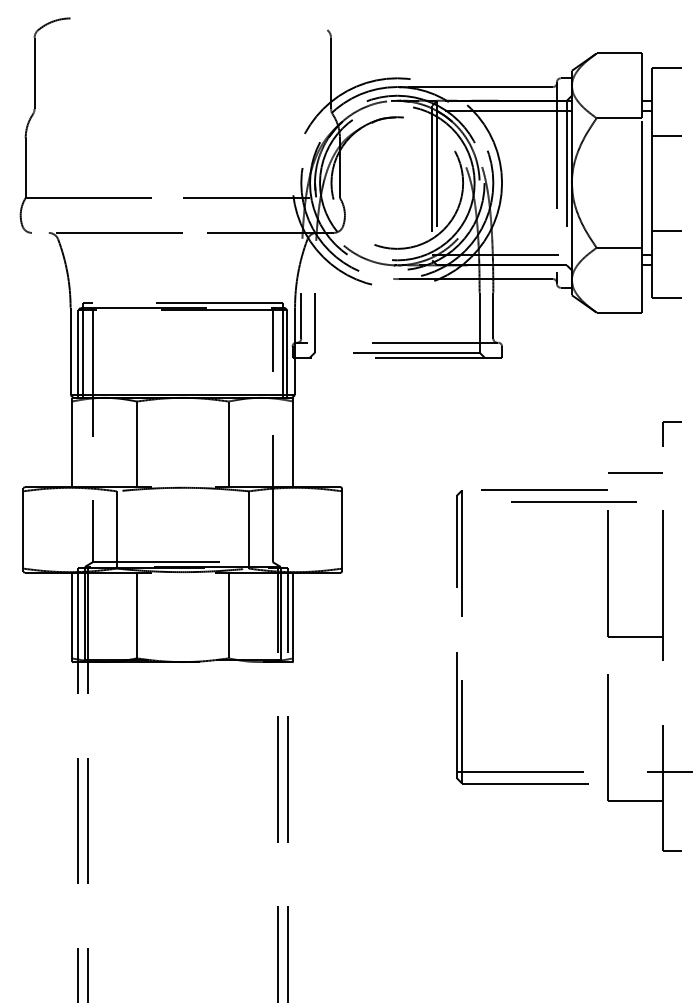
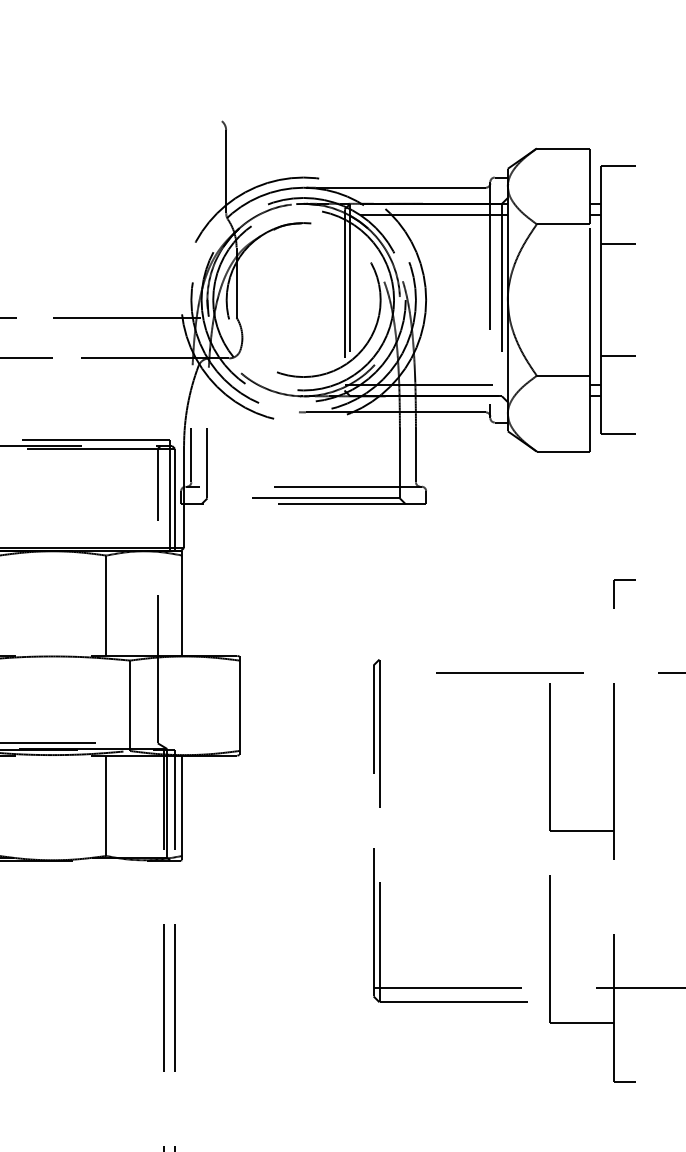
line: (635, 472) -> (582, 638), removed
line: (544, 489) -> (475, 658), removed

